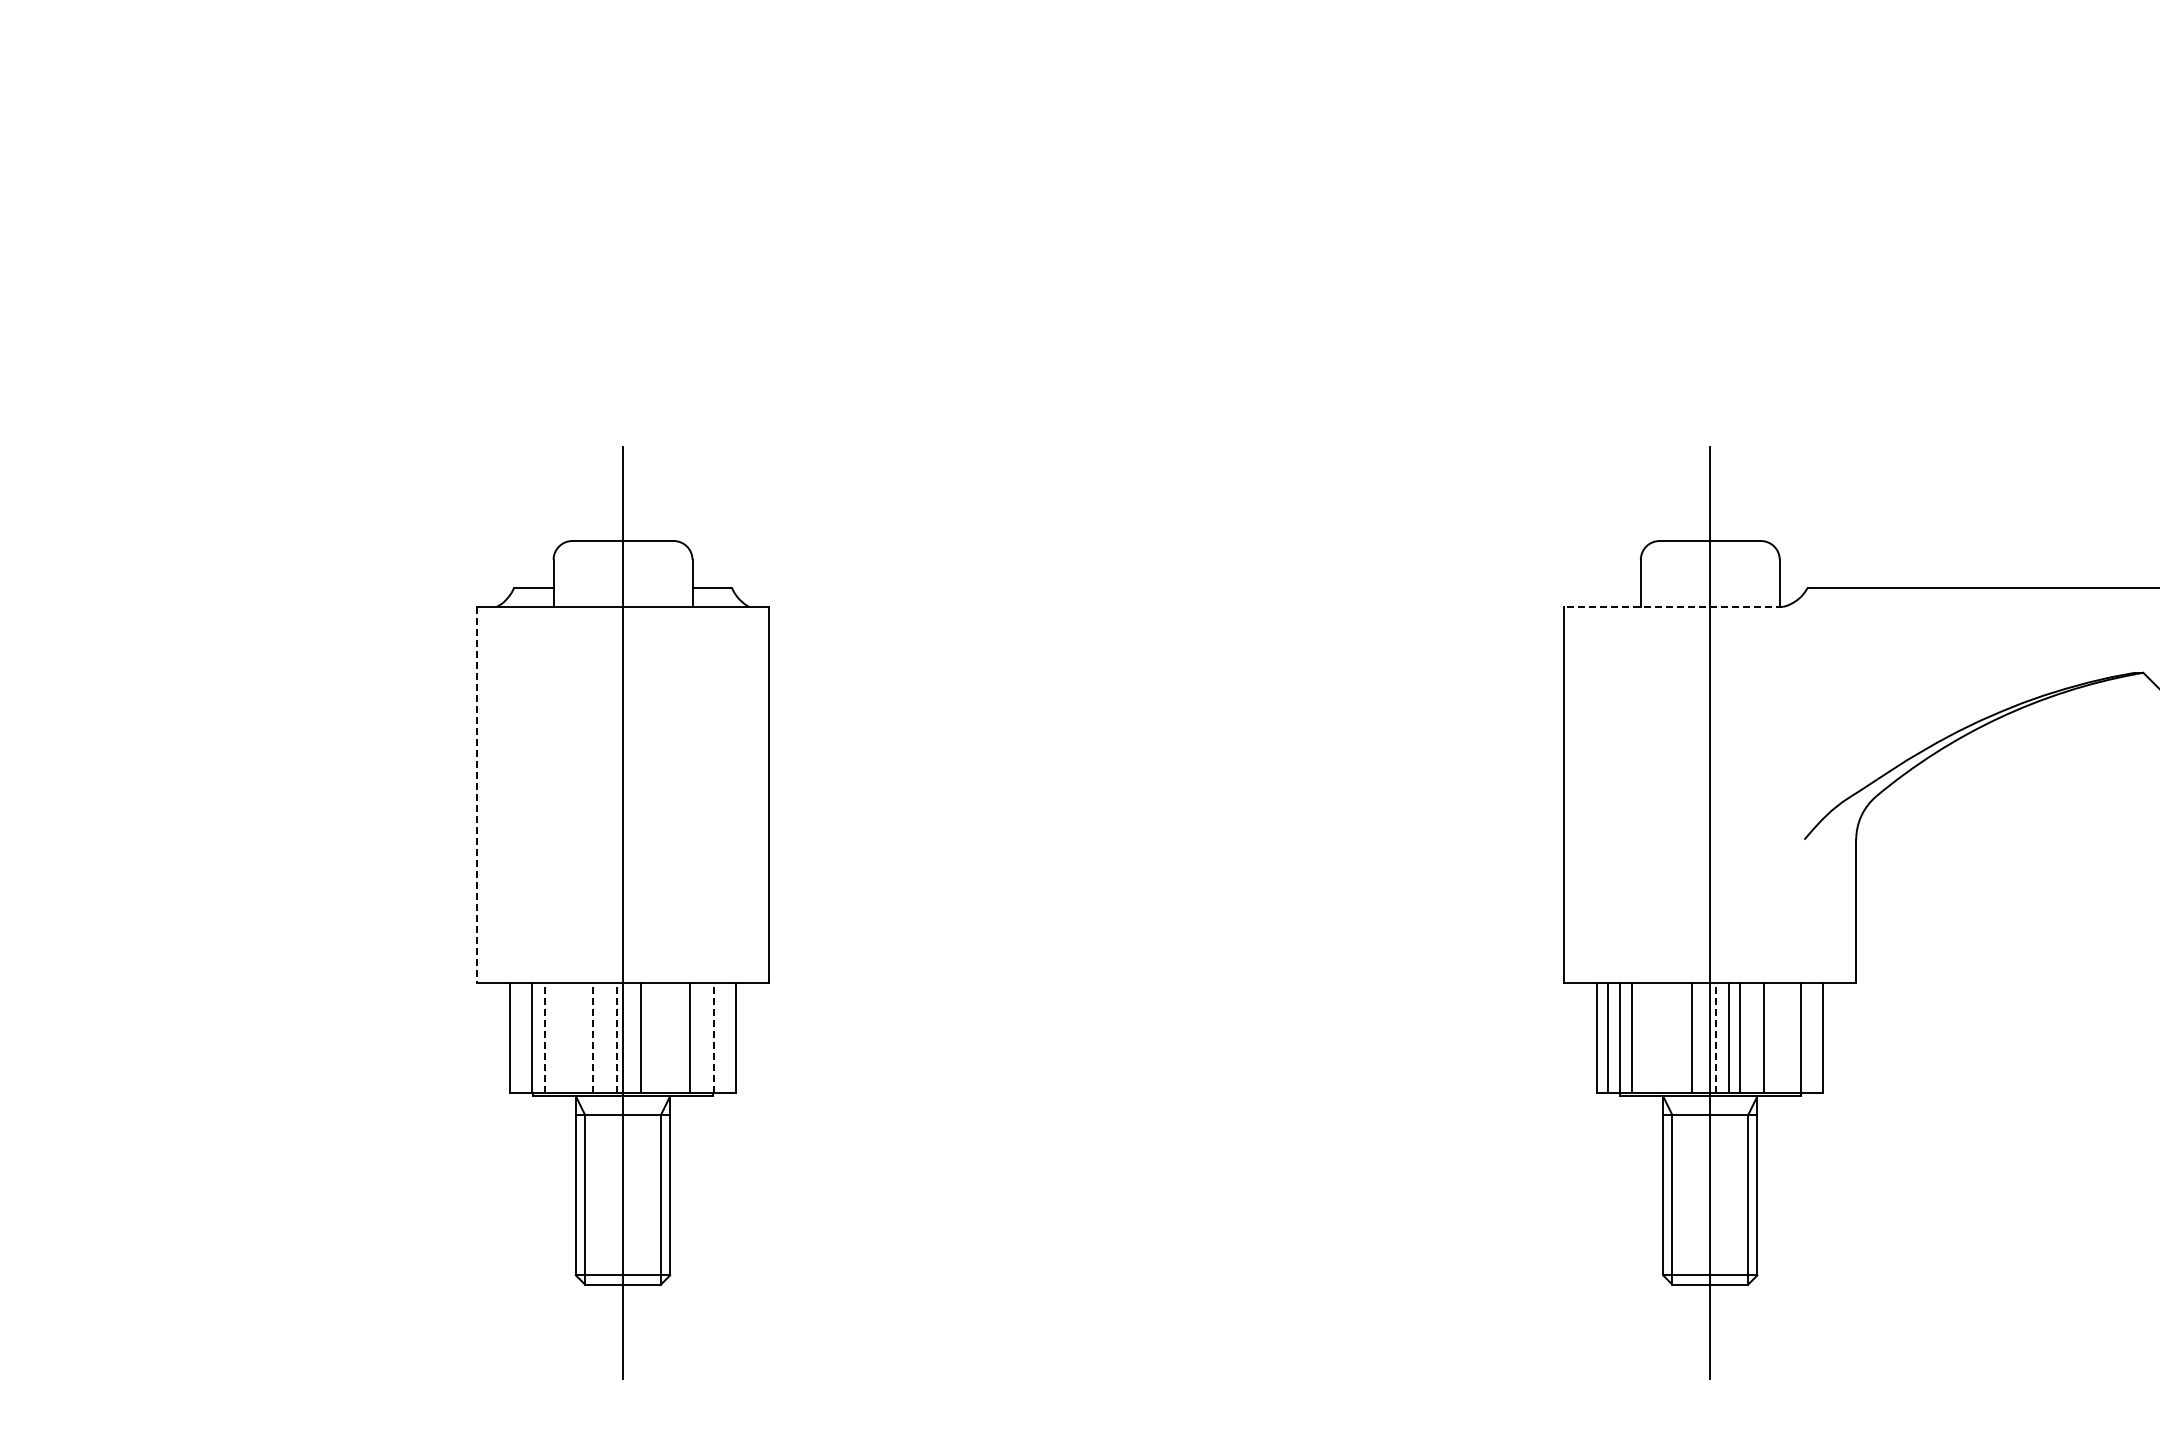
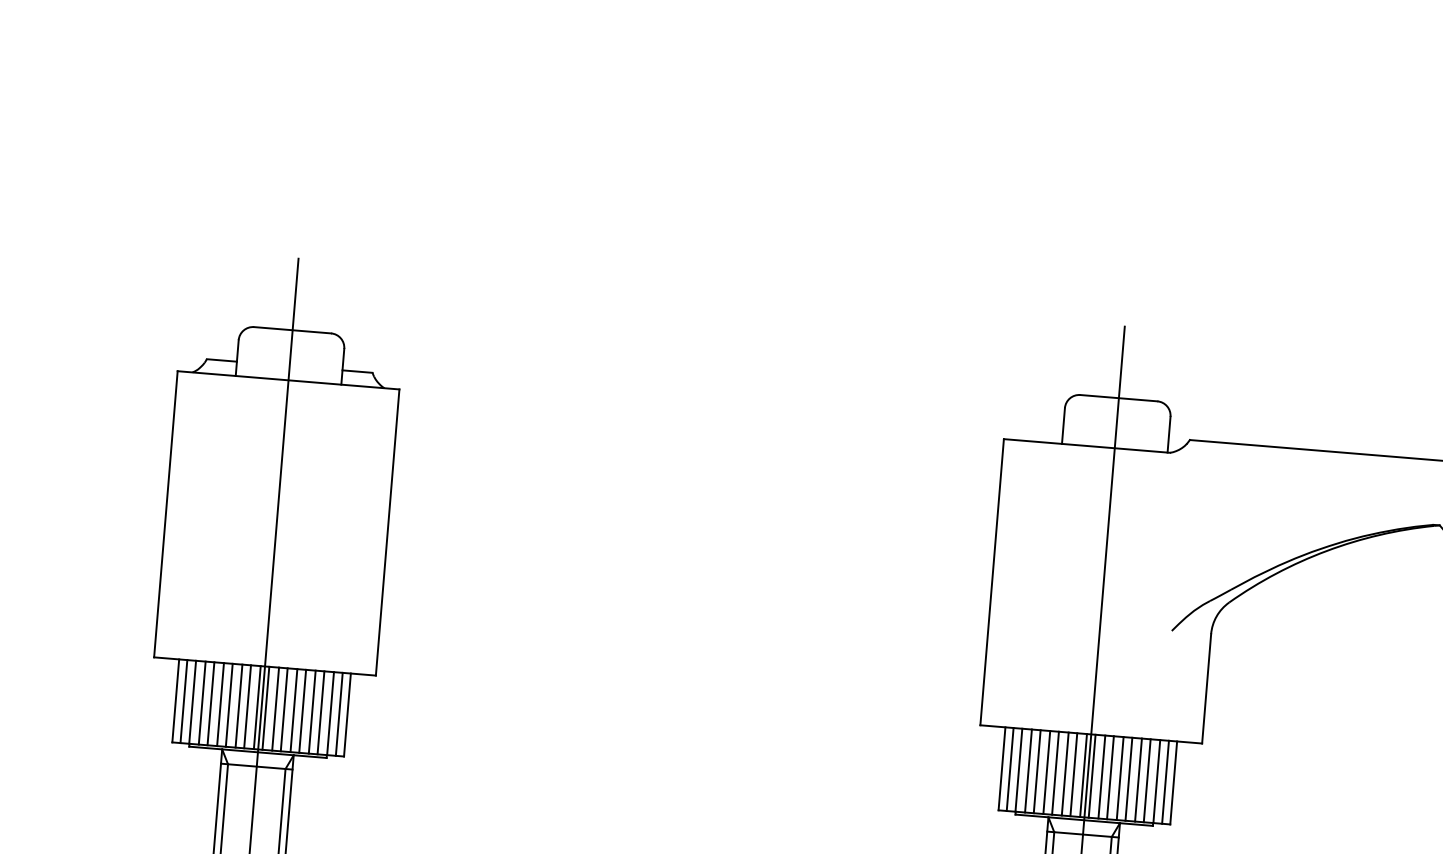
line: (1673, 606) -> (1086, 445), dashed -> solid
line: (477, 795) -> (166, 514), dashed -> solid
line: (520, 1037) -> (183, 701), added
line: (556, 1037) -> (211, 703), added
line: (569, 1037) -> (220, 704), added
line: (580, 1037) -> (229, 704), added
line: (604, 1037) -> (247, 706), added
line: (628, 1037) -> (265, 707), added
line: (652, 1037) -> (284, 709), added
line: (665, 1037) -> (293, 710), added
line: (677, 1037) -> (303, 710), added
line: (701, 1037) -> (321, 712), added
line: (725, 1037) -> (339, 713), added
line: (1643, 1037) -> (1037, 771), added
line: (1656, 1037) -> (1047, 772), added
line: (1667, 1037) -> (1055, 772), added
line: (1680, 1037) -> (1065, 773), added
line: (1704, 1037) -> (1083, 775), added
line: (1752, 1037) -> (1119, 778), added
line: (1776, 1037) -> (1138, 779), added
line: (1788, 1037) -> (1147, 780), added
line: (1812, 1037) -> (1165, 781), added
line: (544, 1038) -> (201, 703), dashed -> solid
line: (593, 1038) -> (239, 706), dashed -> solid
line: (617, 1038) -> (257, 707), dashed -> solid
line: (713, 1038) -> (330, 713), dashed -> solid
line: (1715, 1038) -> (1091, 776), dashed -> solid

